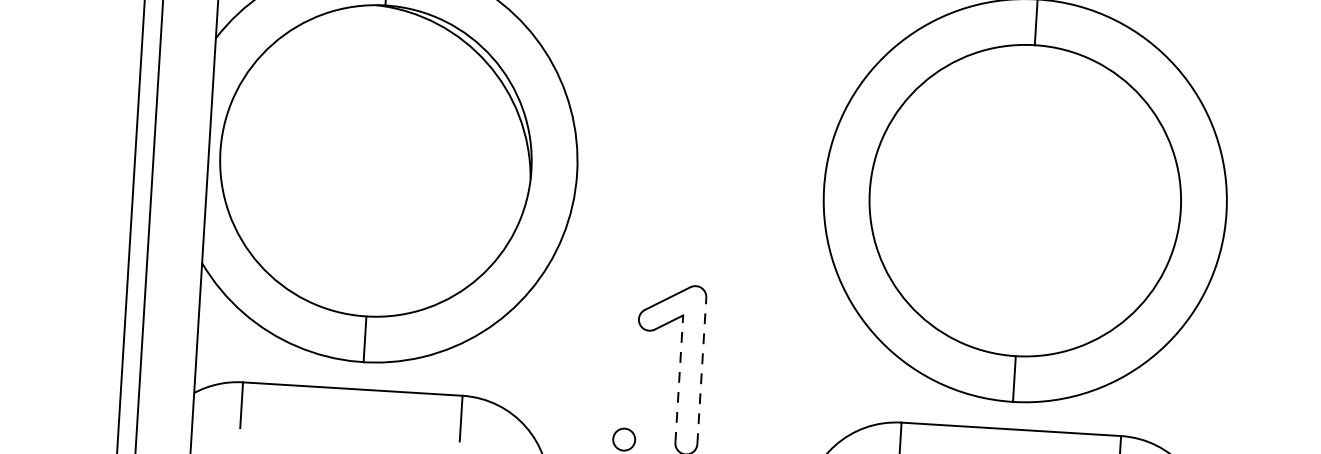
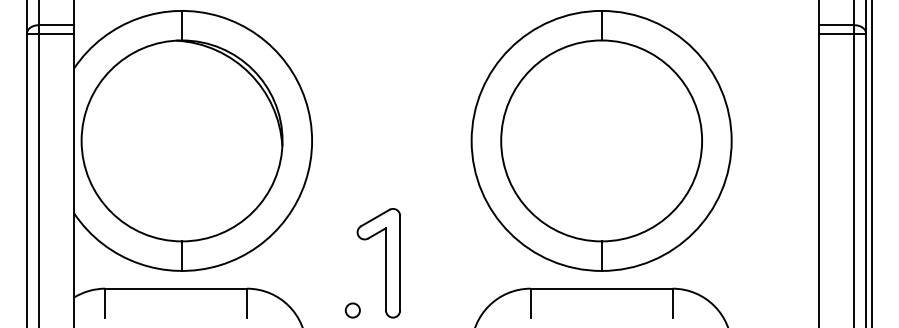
line: (702, 369) -> (400, 262), dashed -> solid
line: (678, 377) -> (385, 268), dashed -> solid

